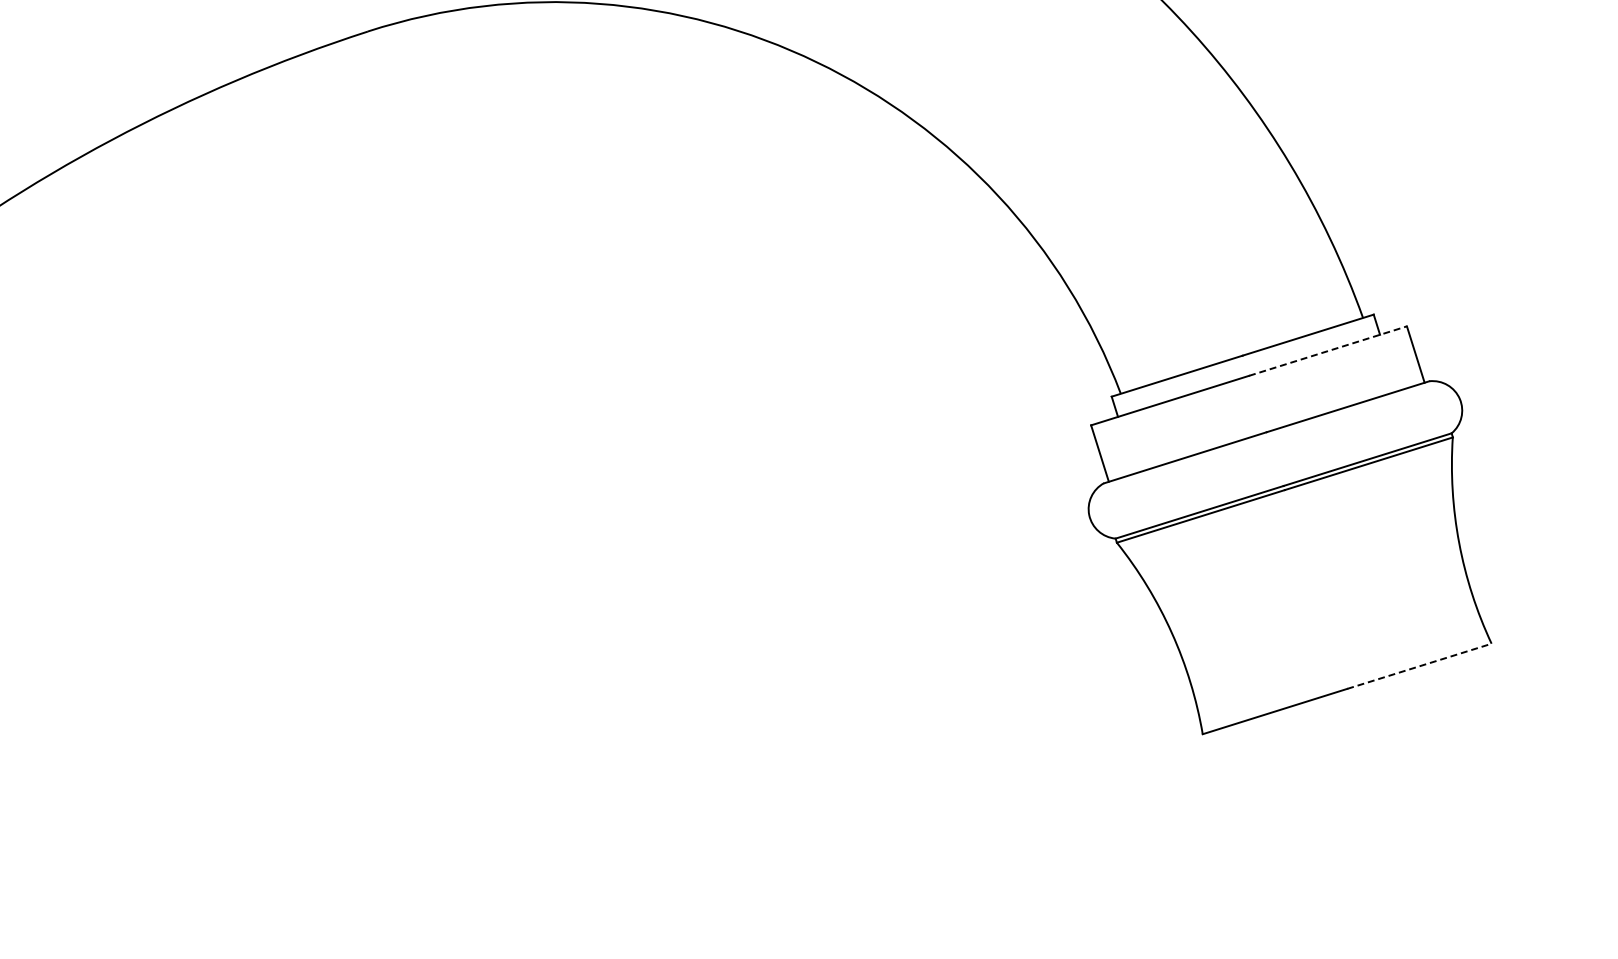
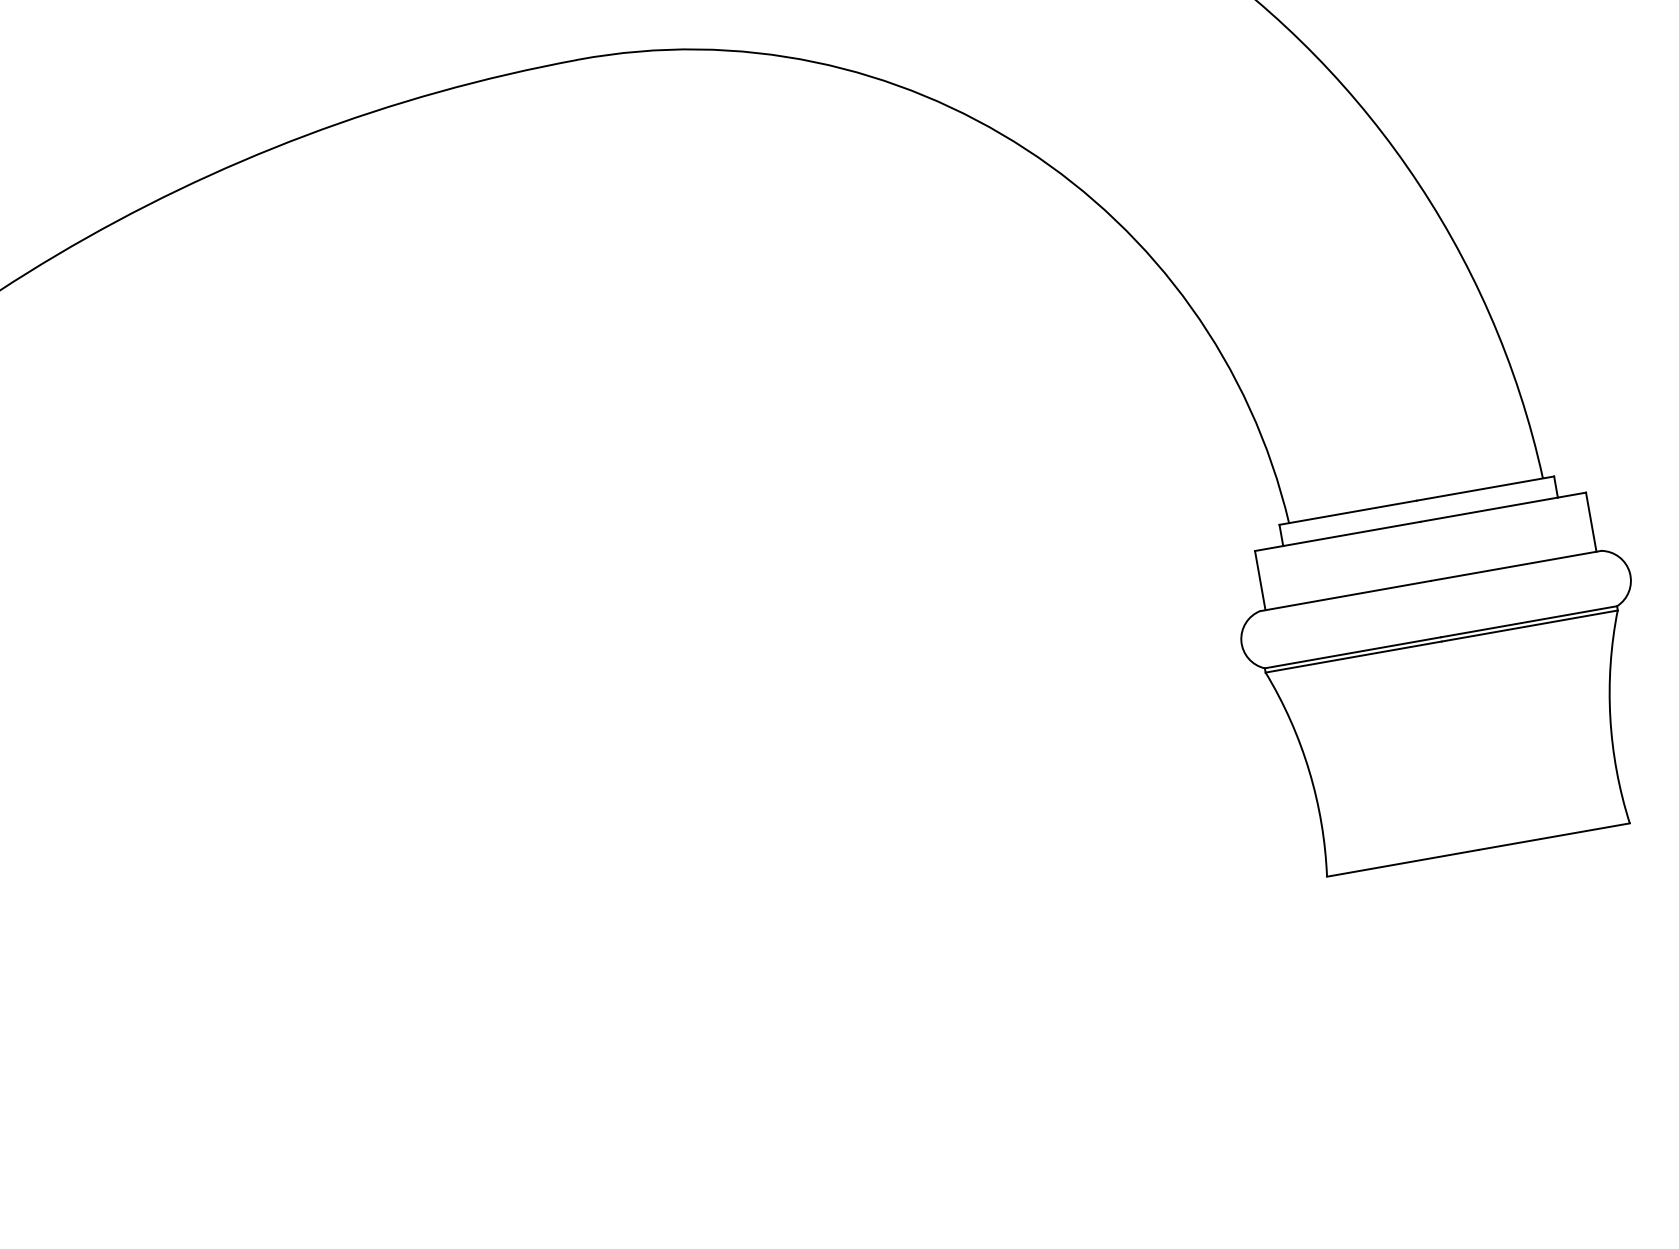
line: (1328, 351) -> (1503, 507), dashed -> solid
line: (1419, 666) -> (1554, 836), dashed -> solid

